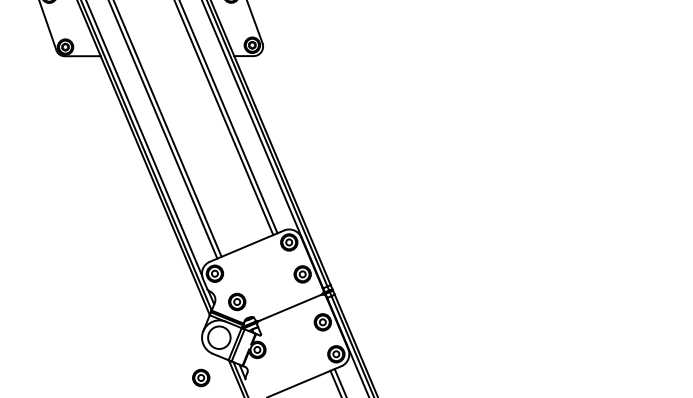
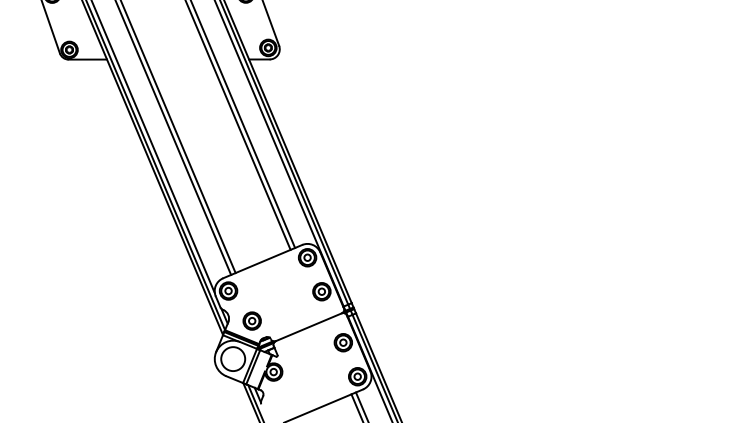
part: (201, 377) -> (214, 401), removed

